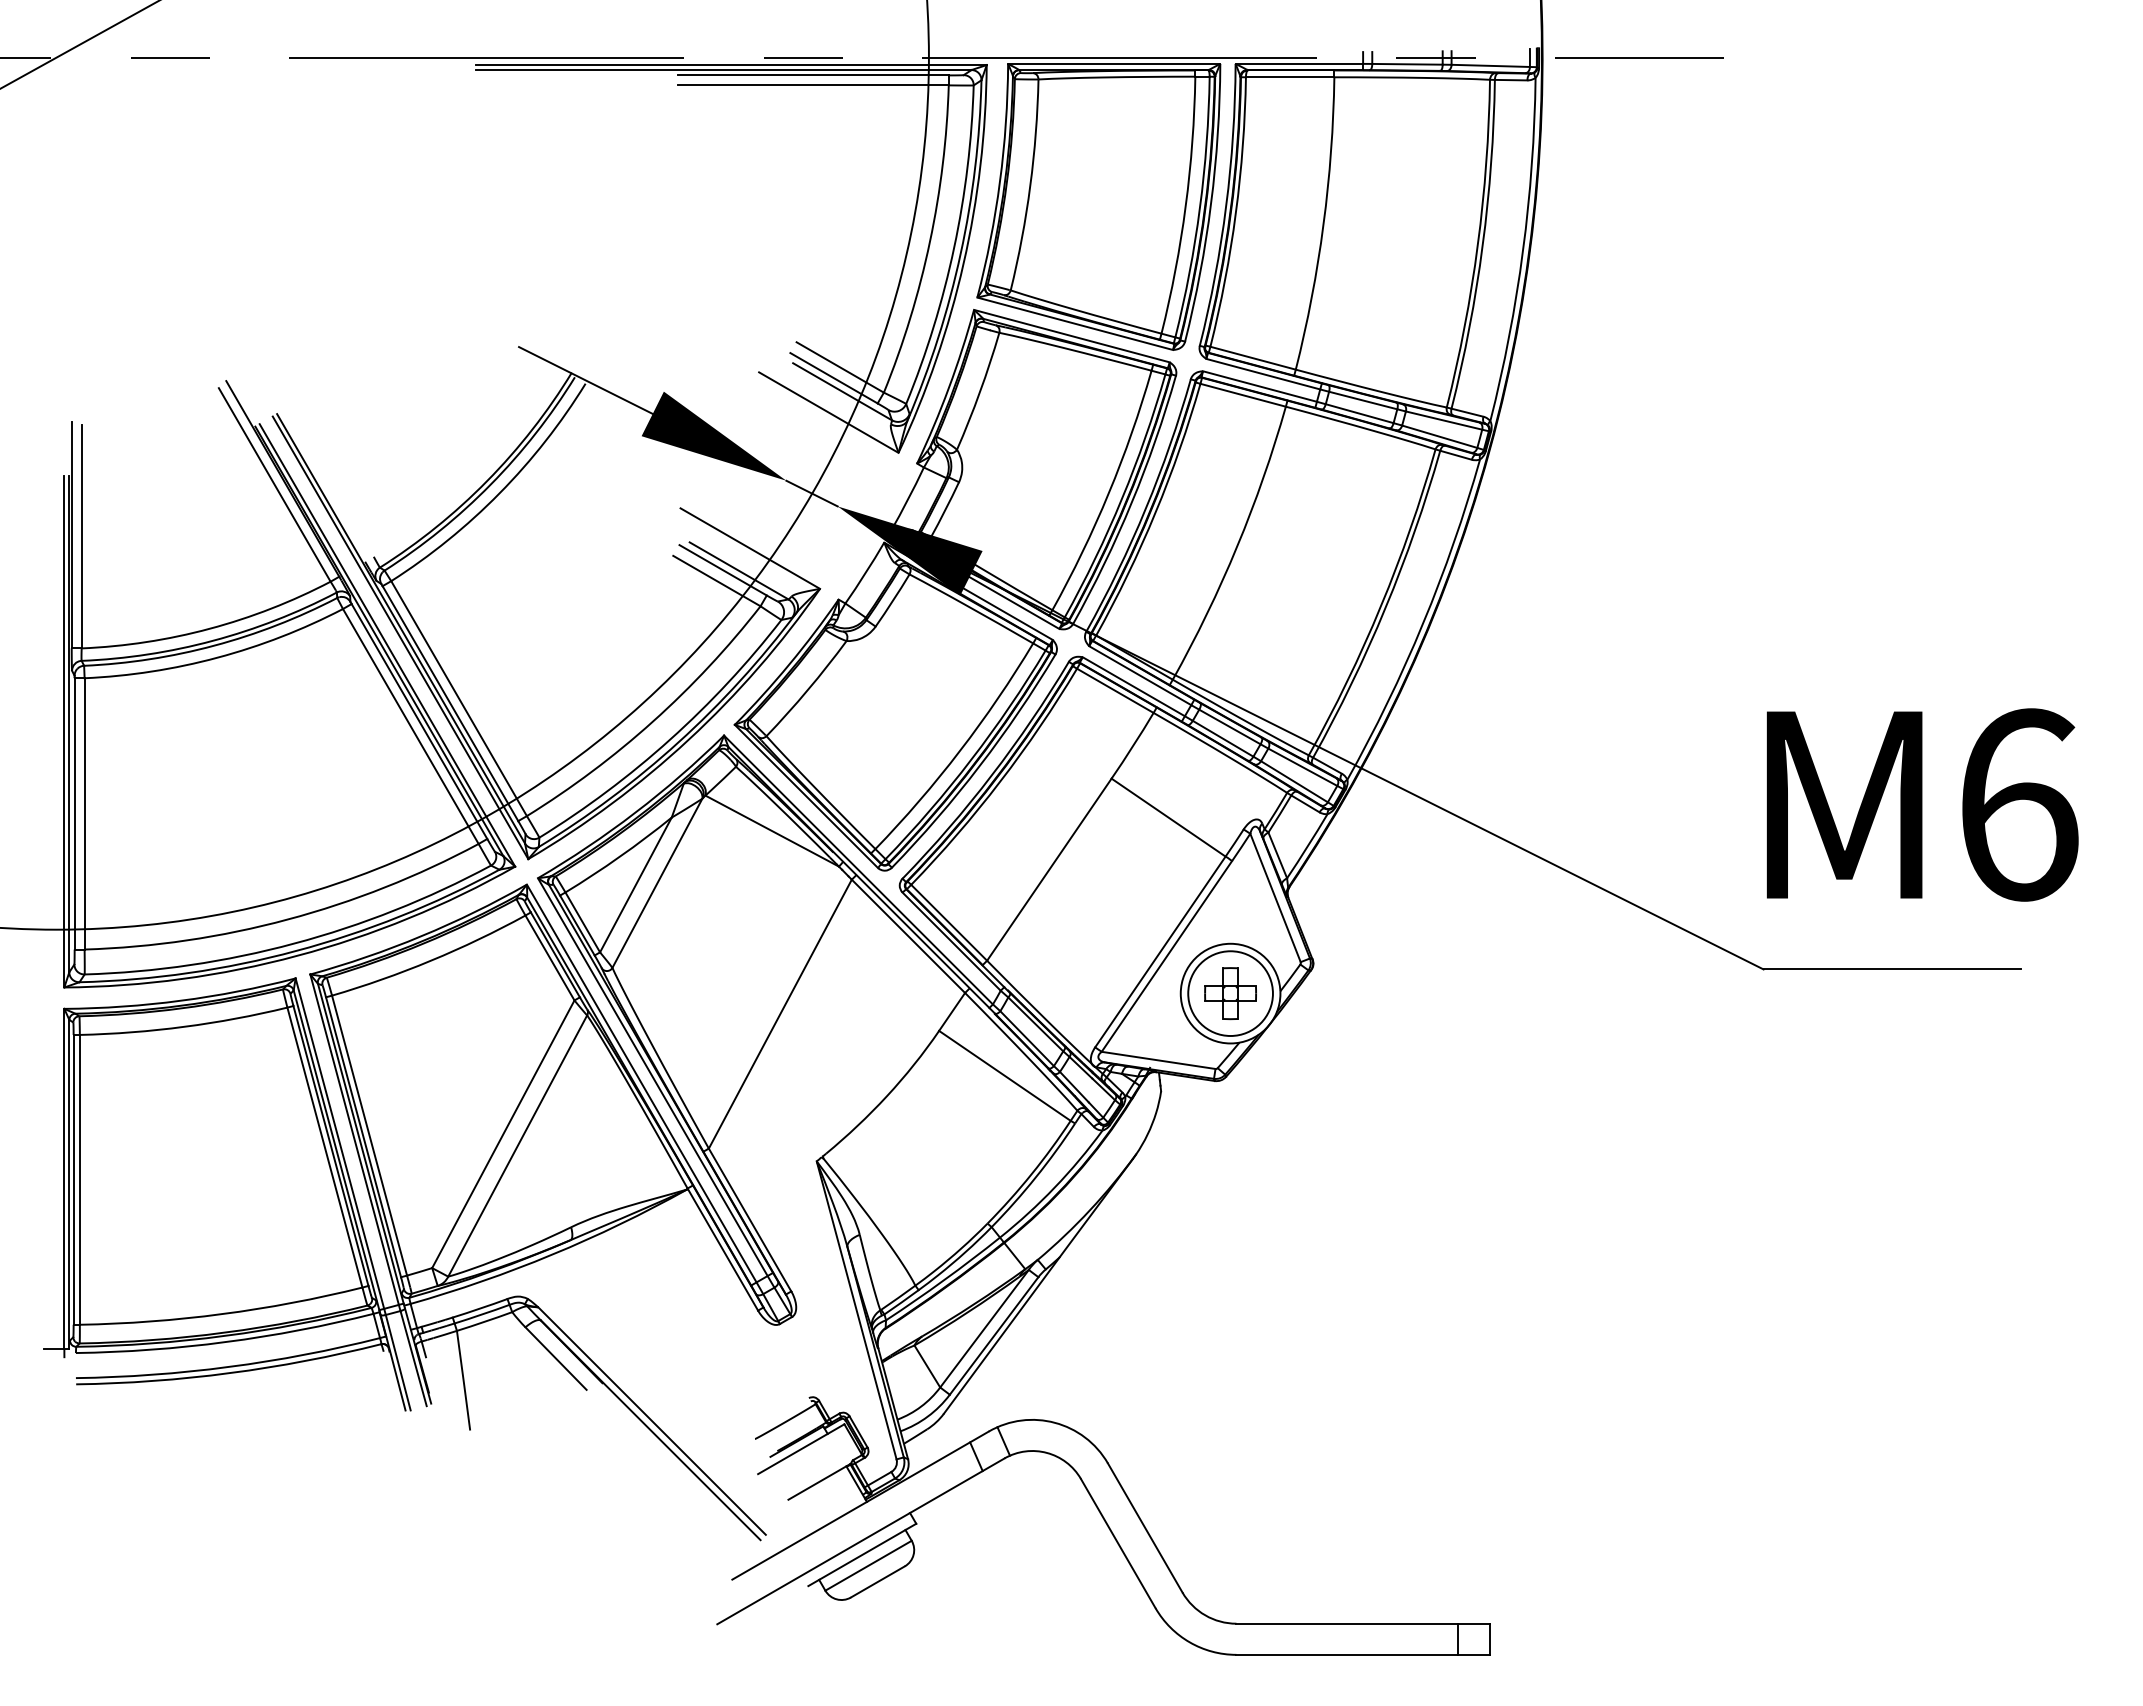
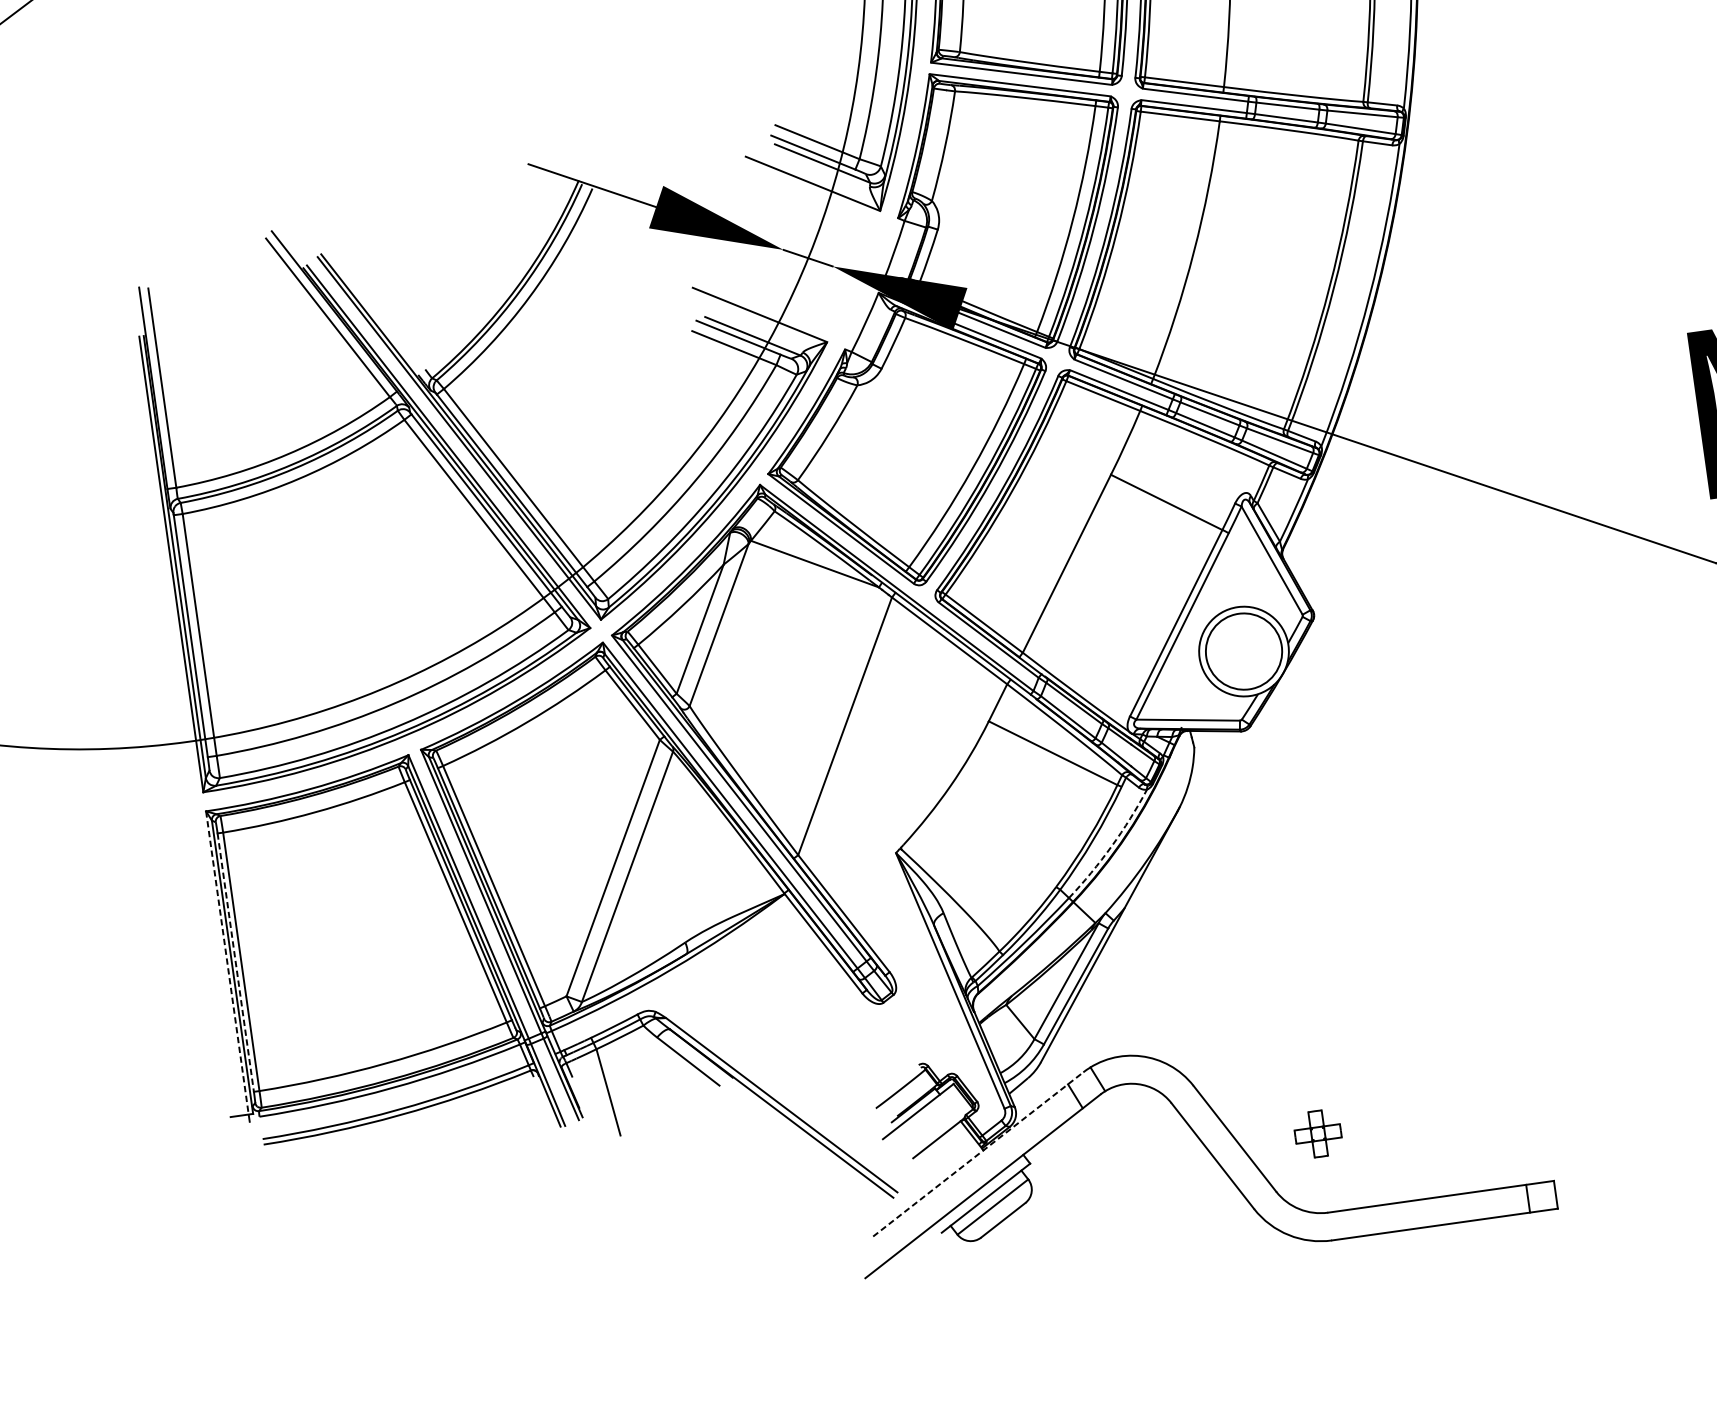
part: (1230, 993) -> (1318, 1133), moved
line: (64, 1179) -> (227, 963), solid -> dashed
line: (73, 1179) -> (235, 962), solid -> dashed
arc: (1054, 1187) -> (1111, 846), solid -> dashed
line: (861, 1505) -> (979, 1154), solid -> dashed

